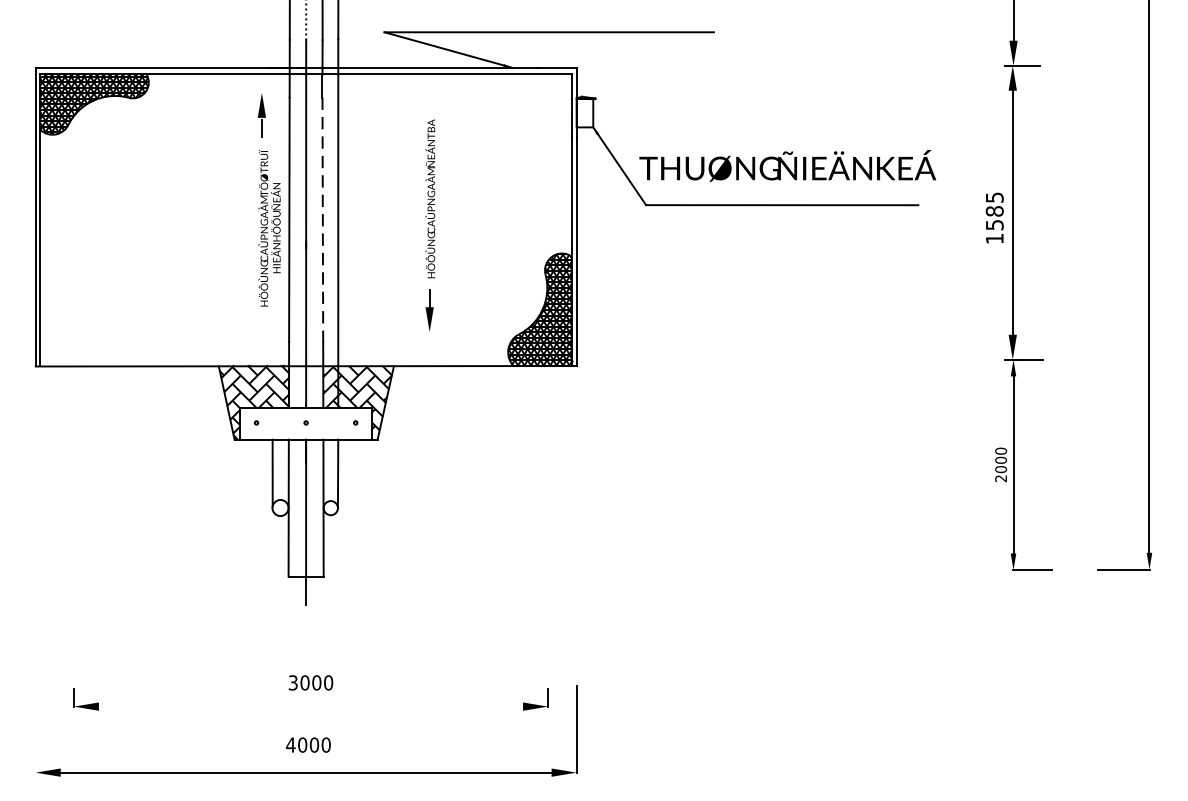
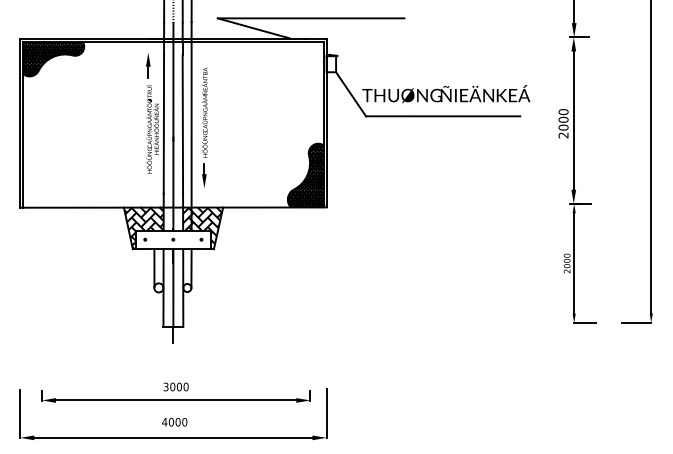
text: (994, 217) -> (563, 123), 1585 -> 2000
line: (322, 221) -> (182, 125), dashed -> solid
part: (429, 224) -> (204, 127), moved
line: (309, 706) -> (175, 400), added
line: (36, 729) -> (20, 413), added

